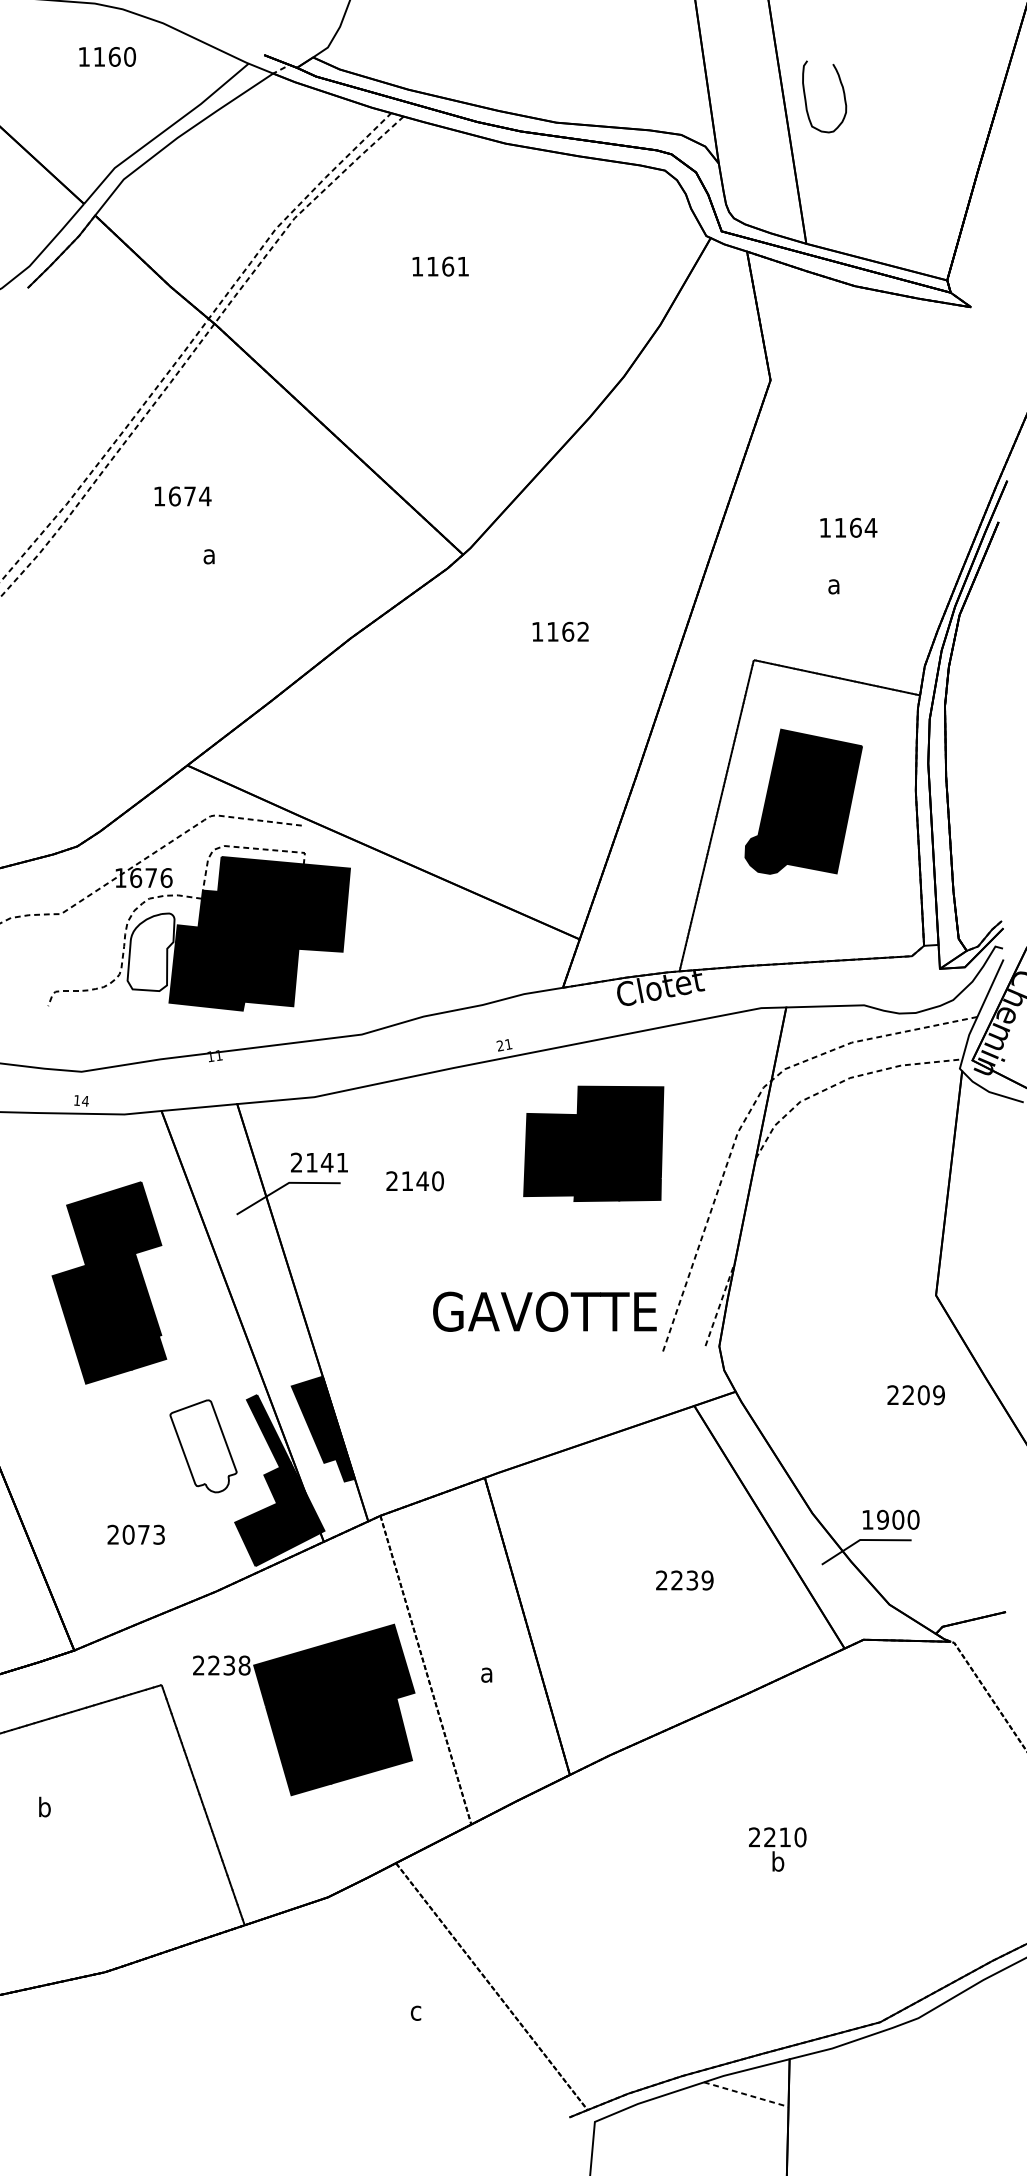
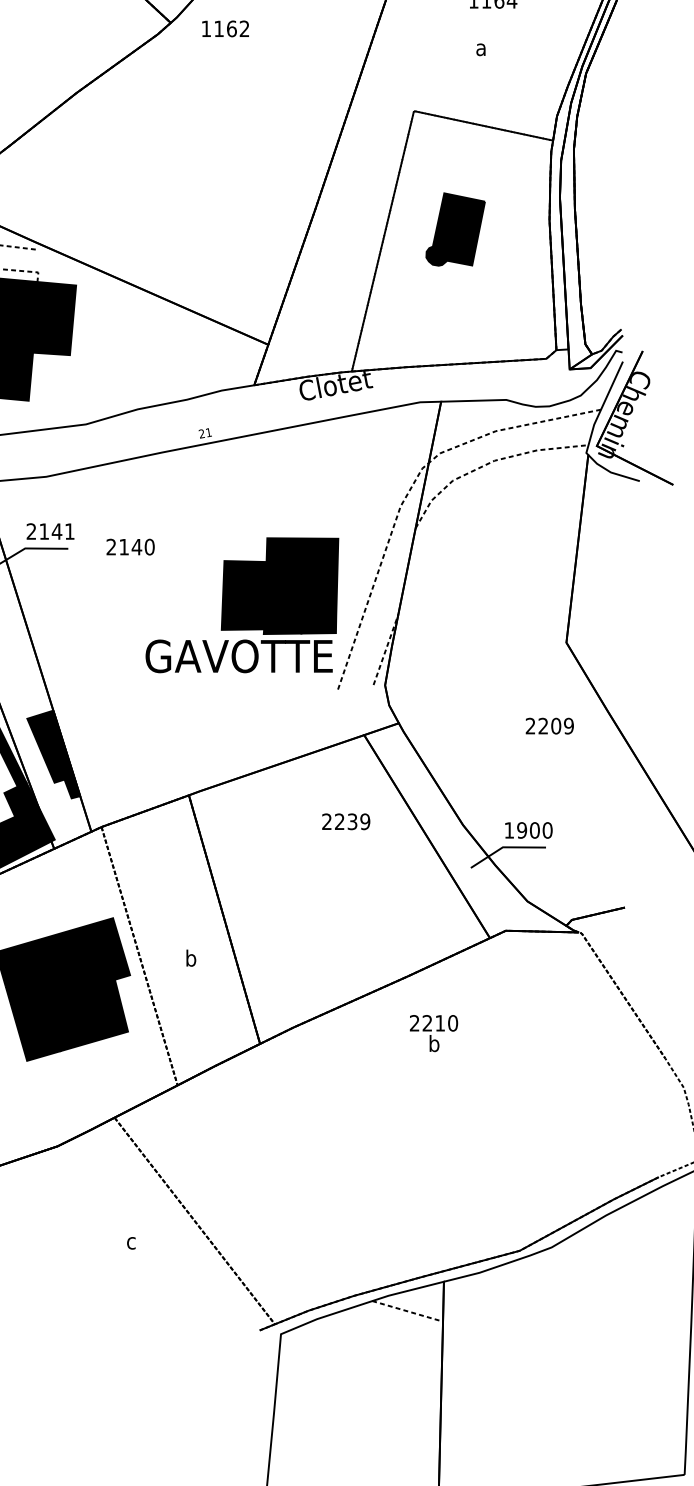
text: (560, 631) -> (225, 28), moved
part: (803, 801) -> (455, 229), size x0.6
part: (593, 1143) -> (279, 585), moved
text: (684, 1580) -> (345, 821), moved
text: (487, 1672) -> (191, 958), a -> b
text: (777, 1849) -> (433, 1033), moved

